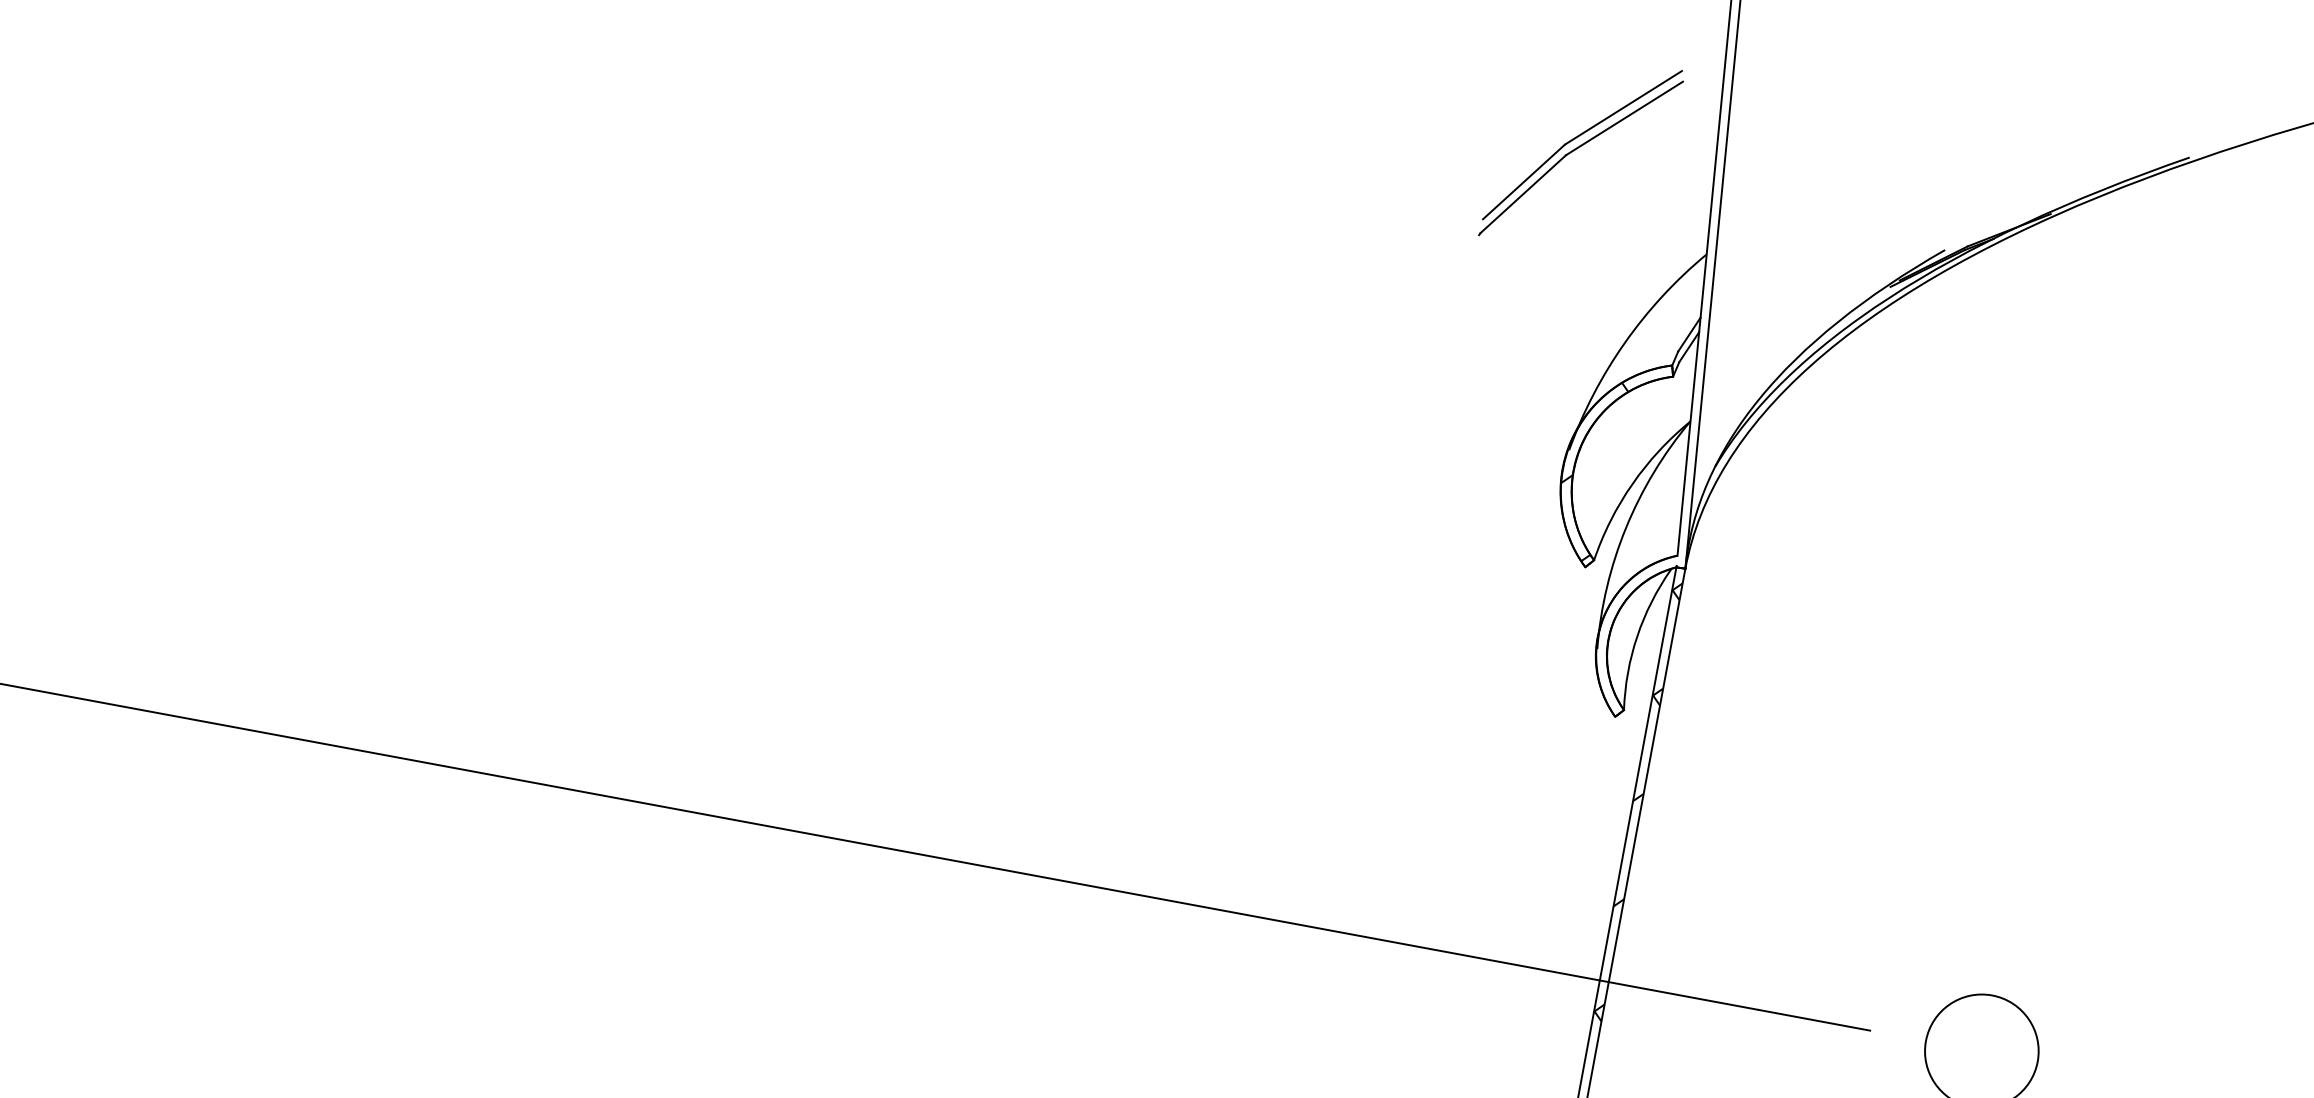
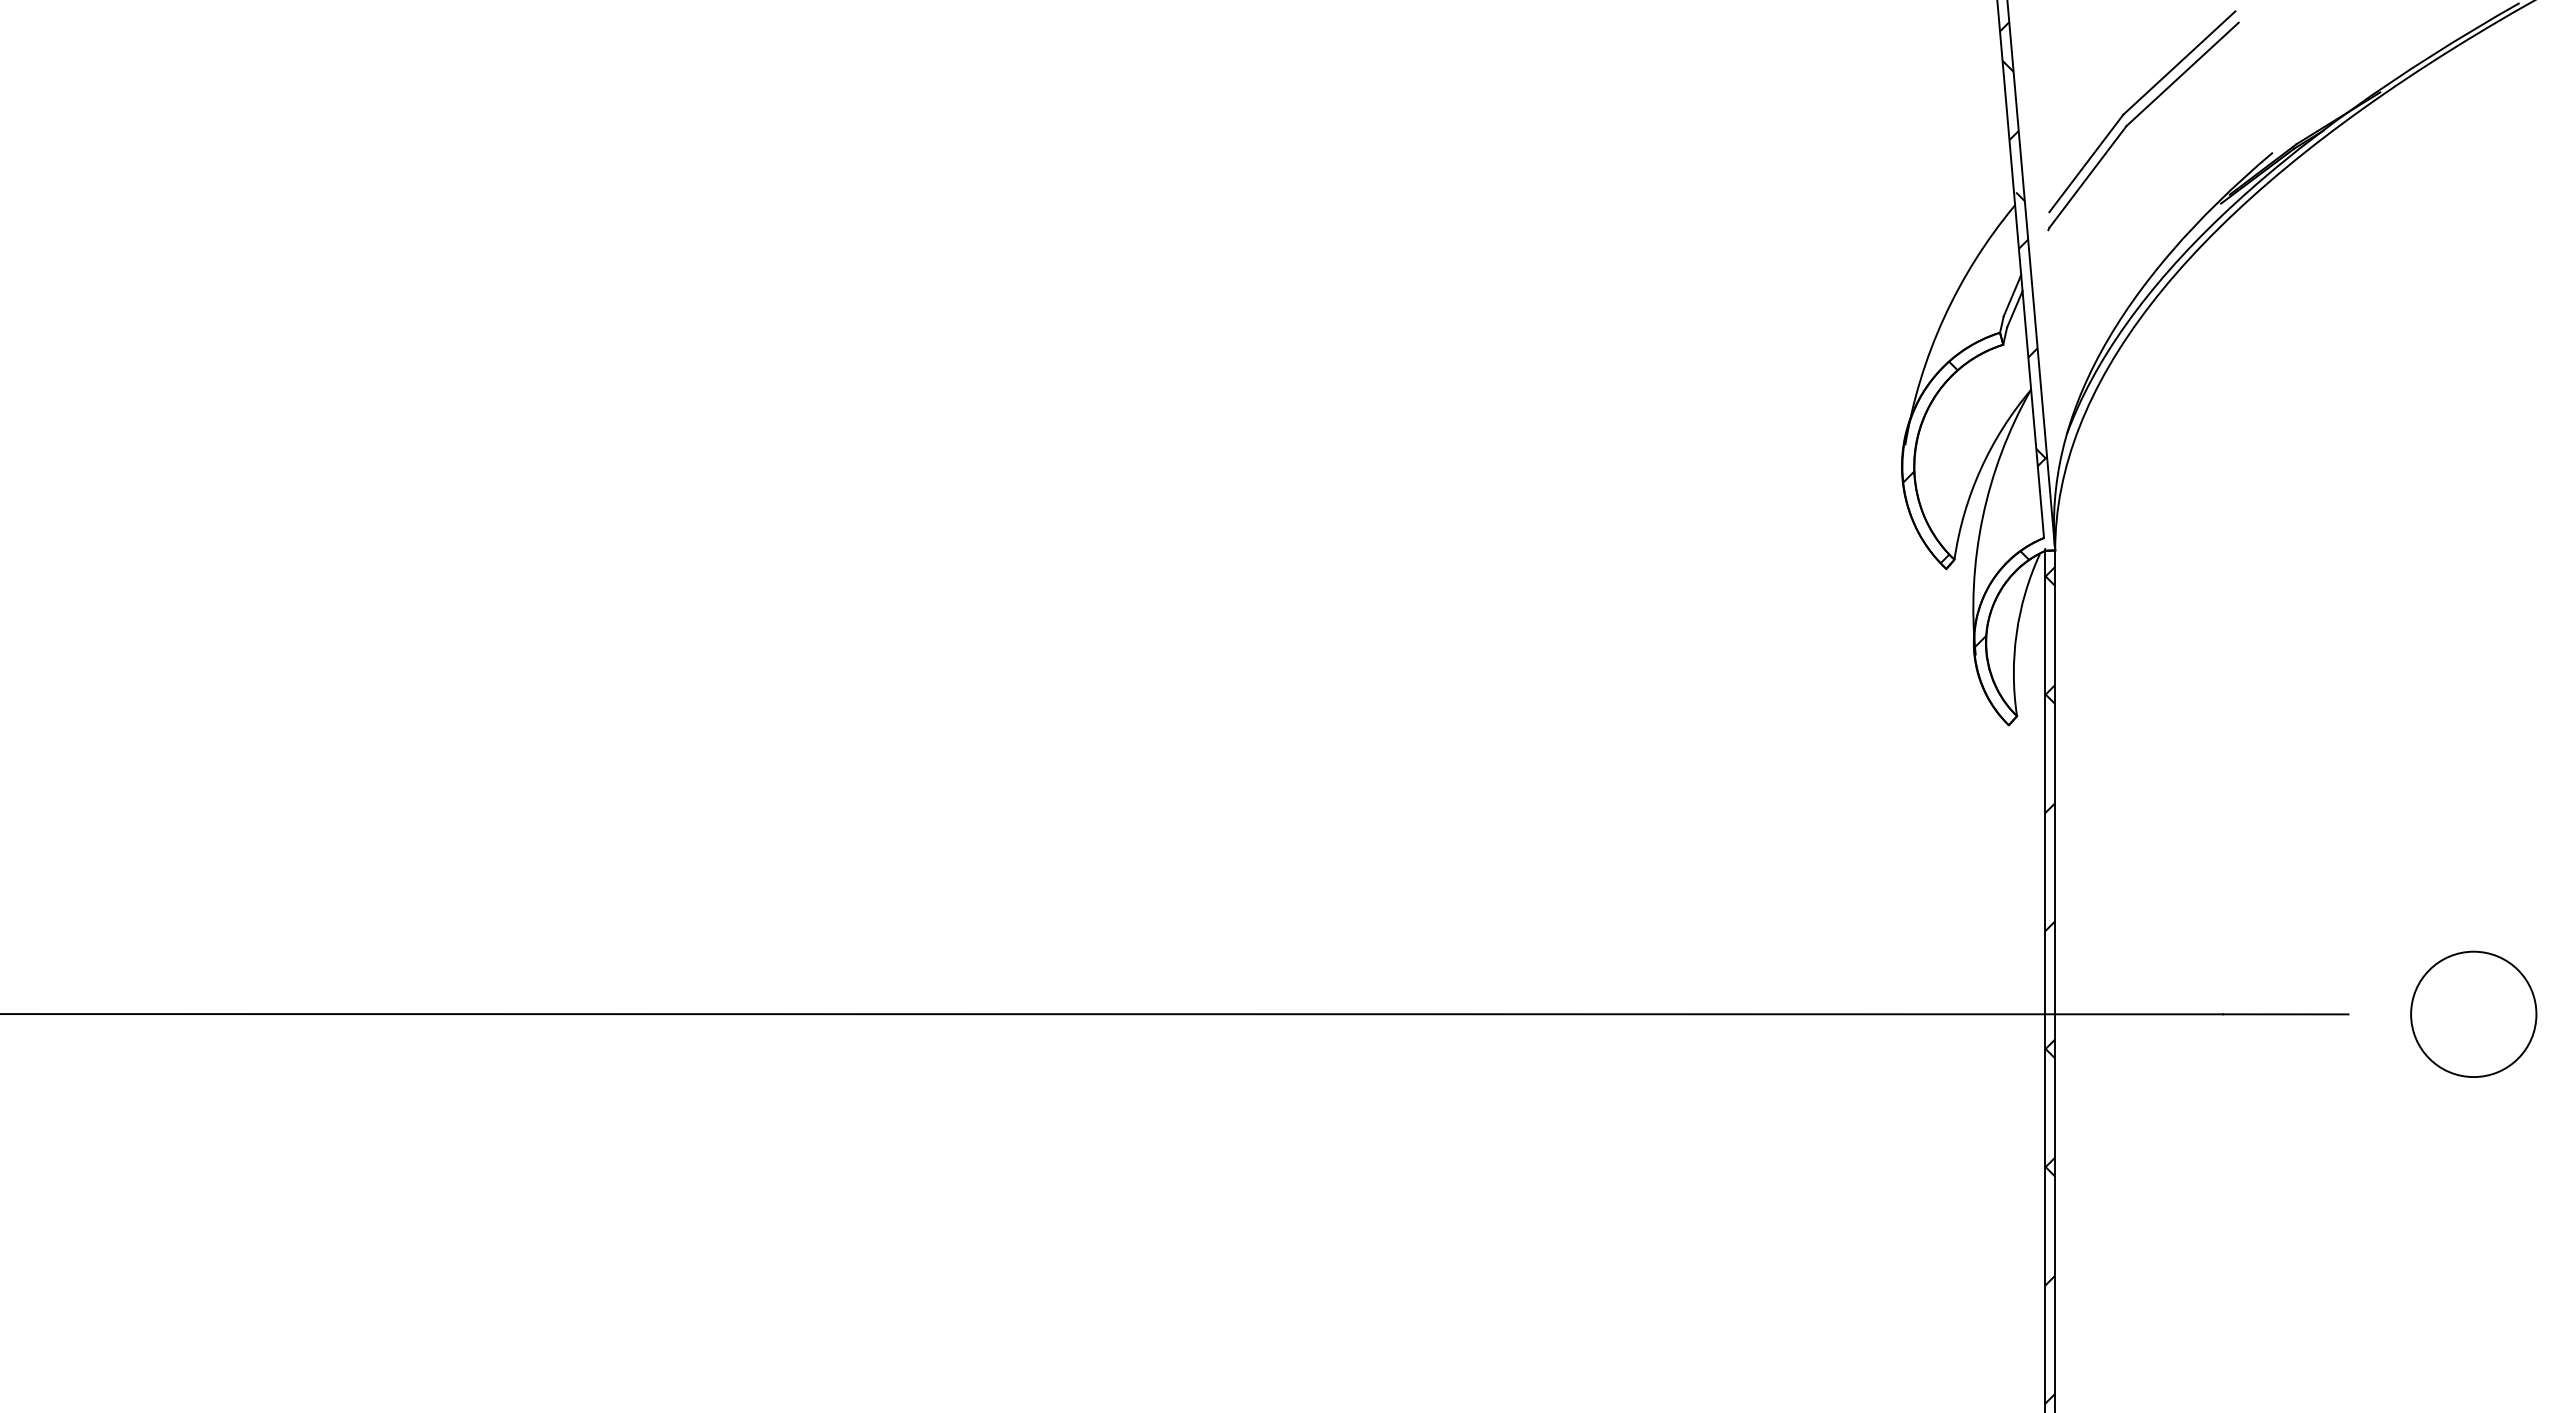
part: (1579, 148) -> (2139, 115), moved
hatch: (1681, 368) -> (2010, 334), added

